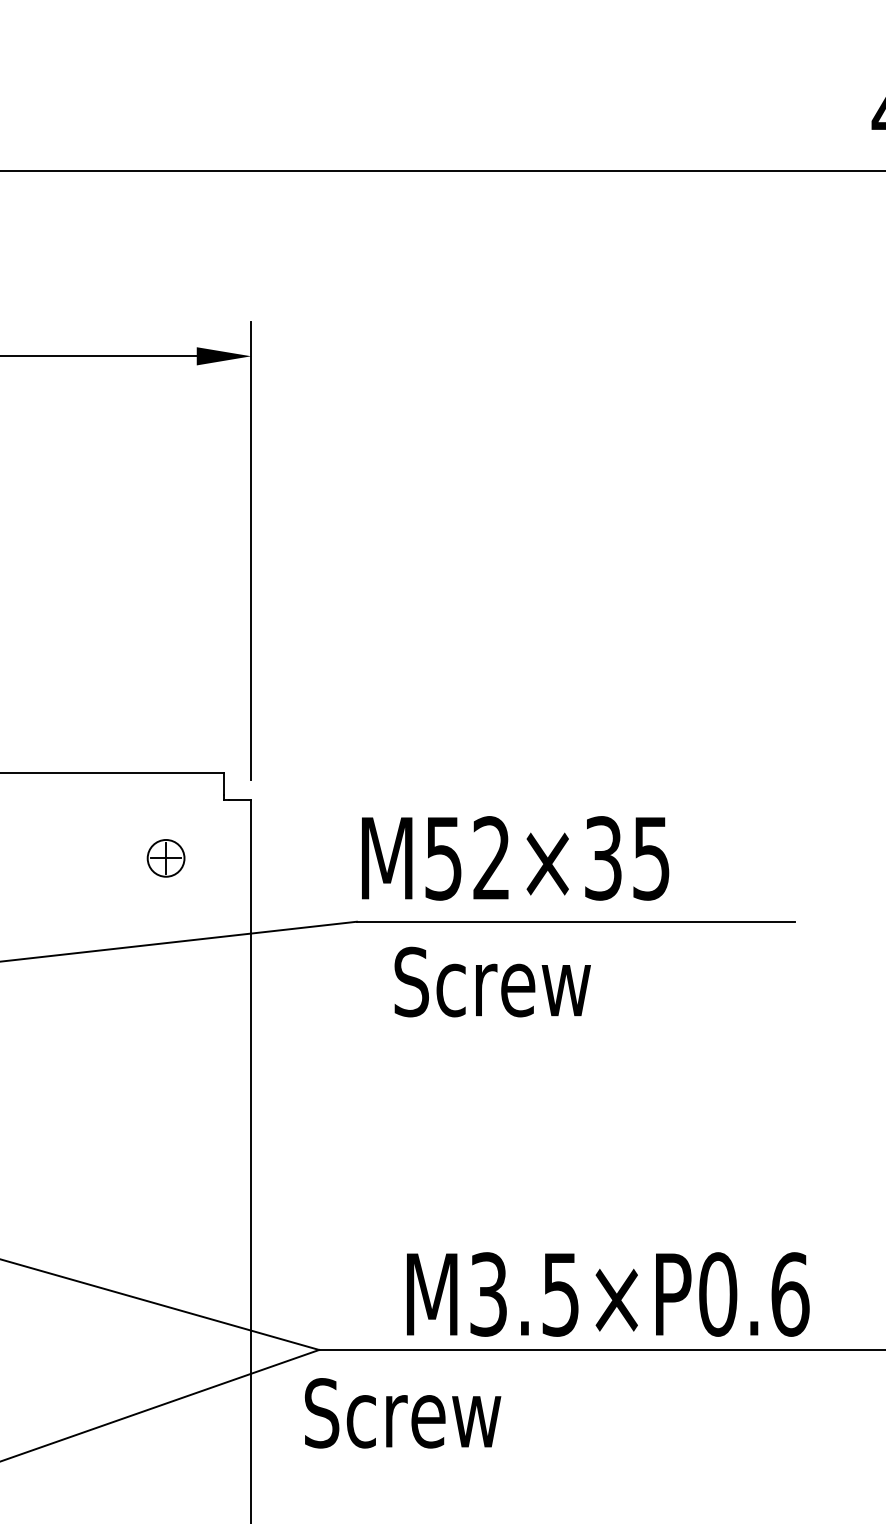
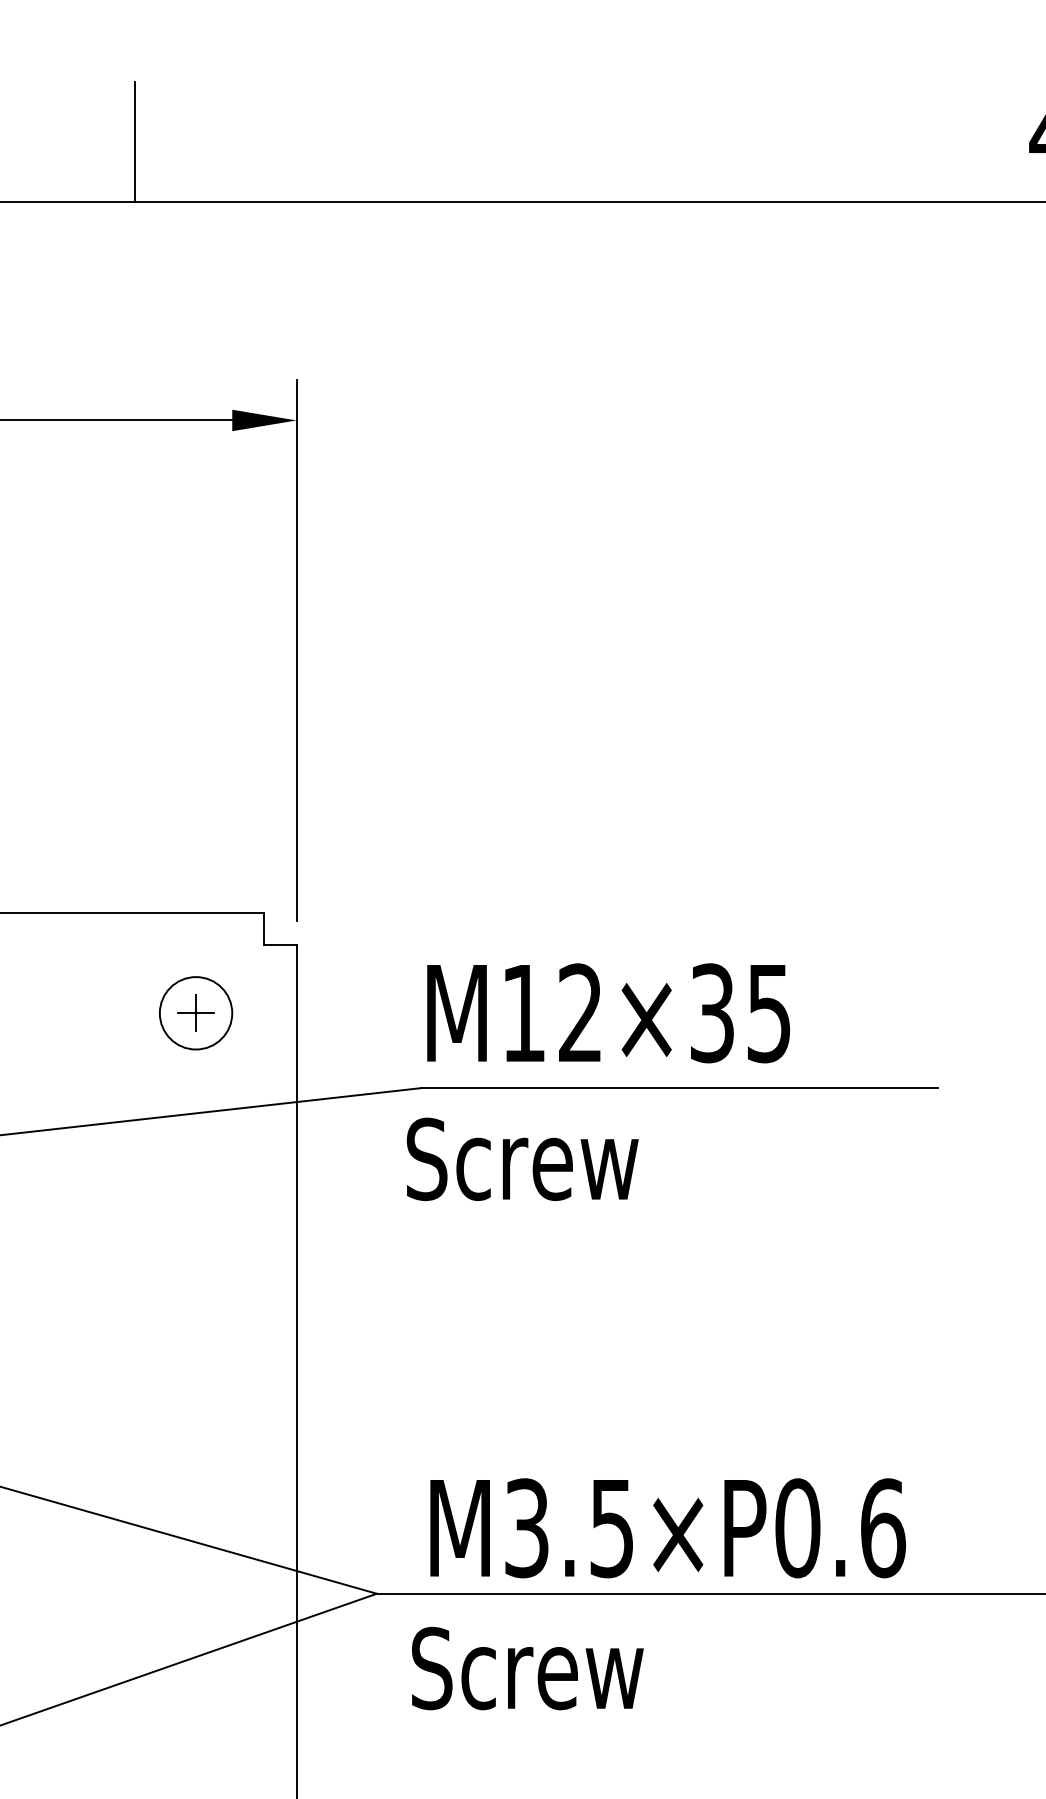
line: (113, 120) -> (134, 141), added
circle: (165, 858) -> (195, 1013), size x1.67
text: (443, 859) -> (523, 1014), M52×35 -> M12×35
text: (492, 982) -> (522, 1159), moved
text: (607, 1294) -> (667, 1528), moved
text: (402, 1413) -> (527, 1668), moved

